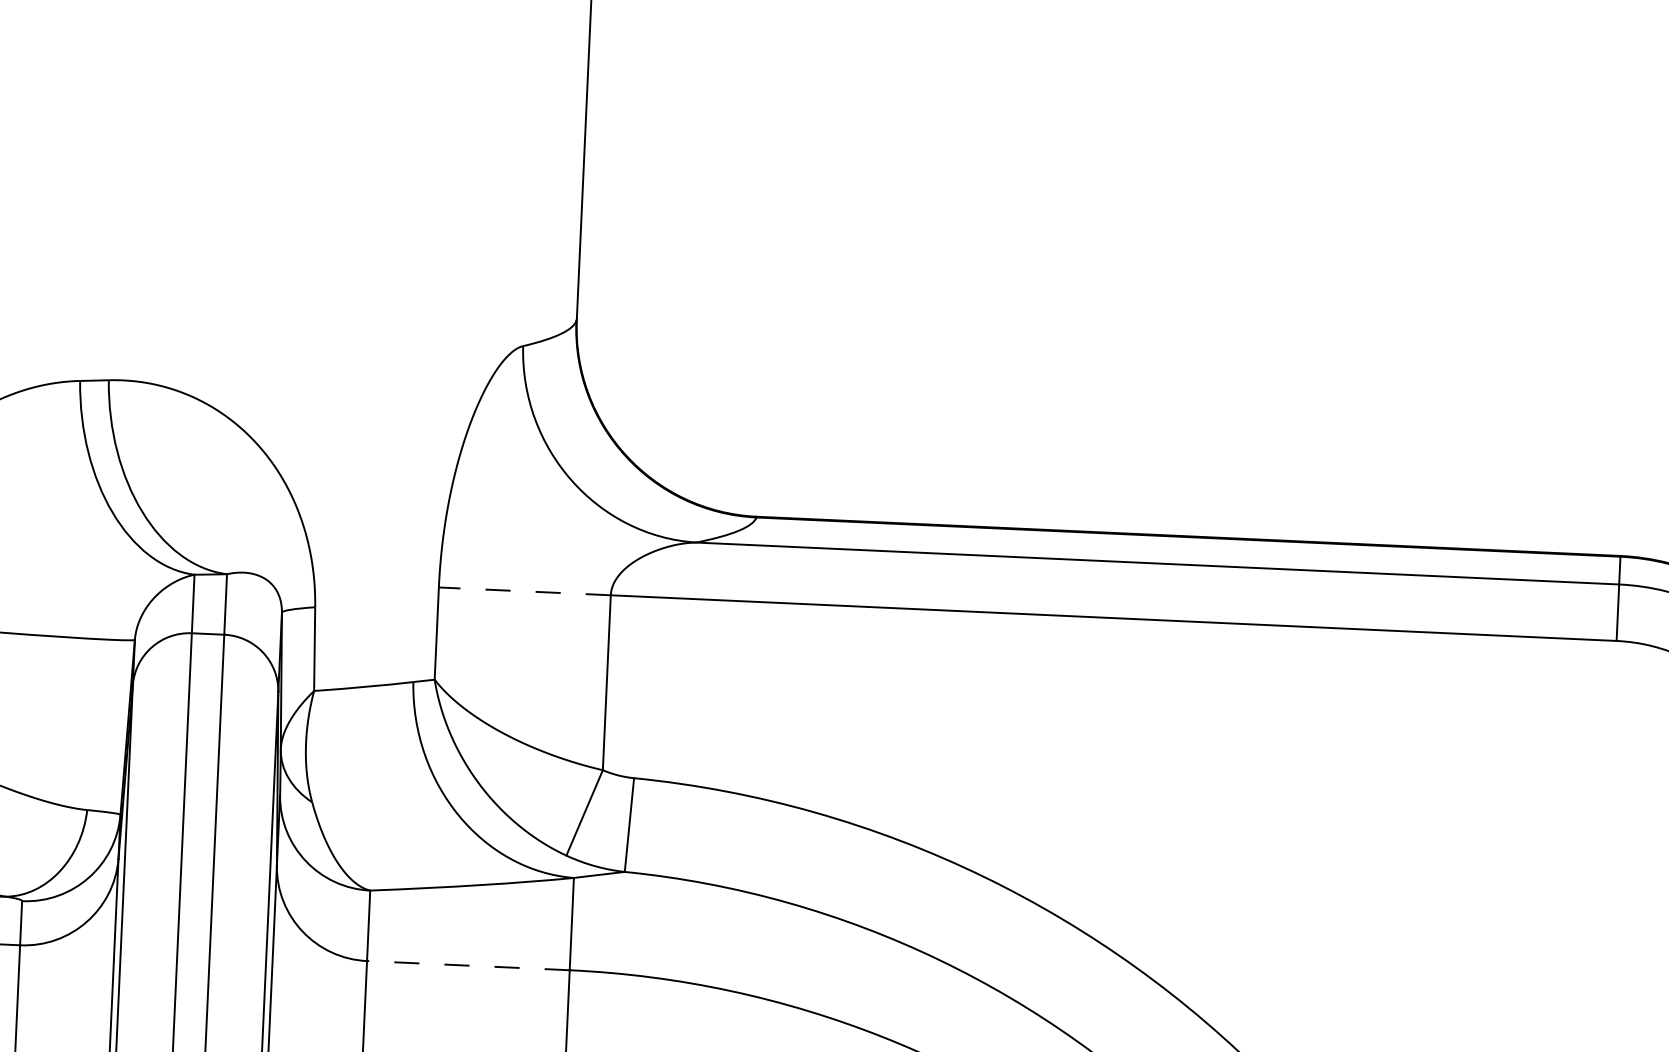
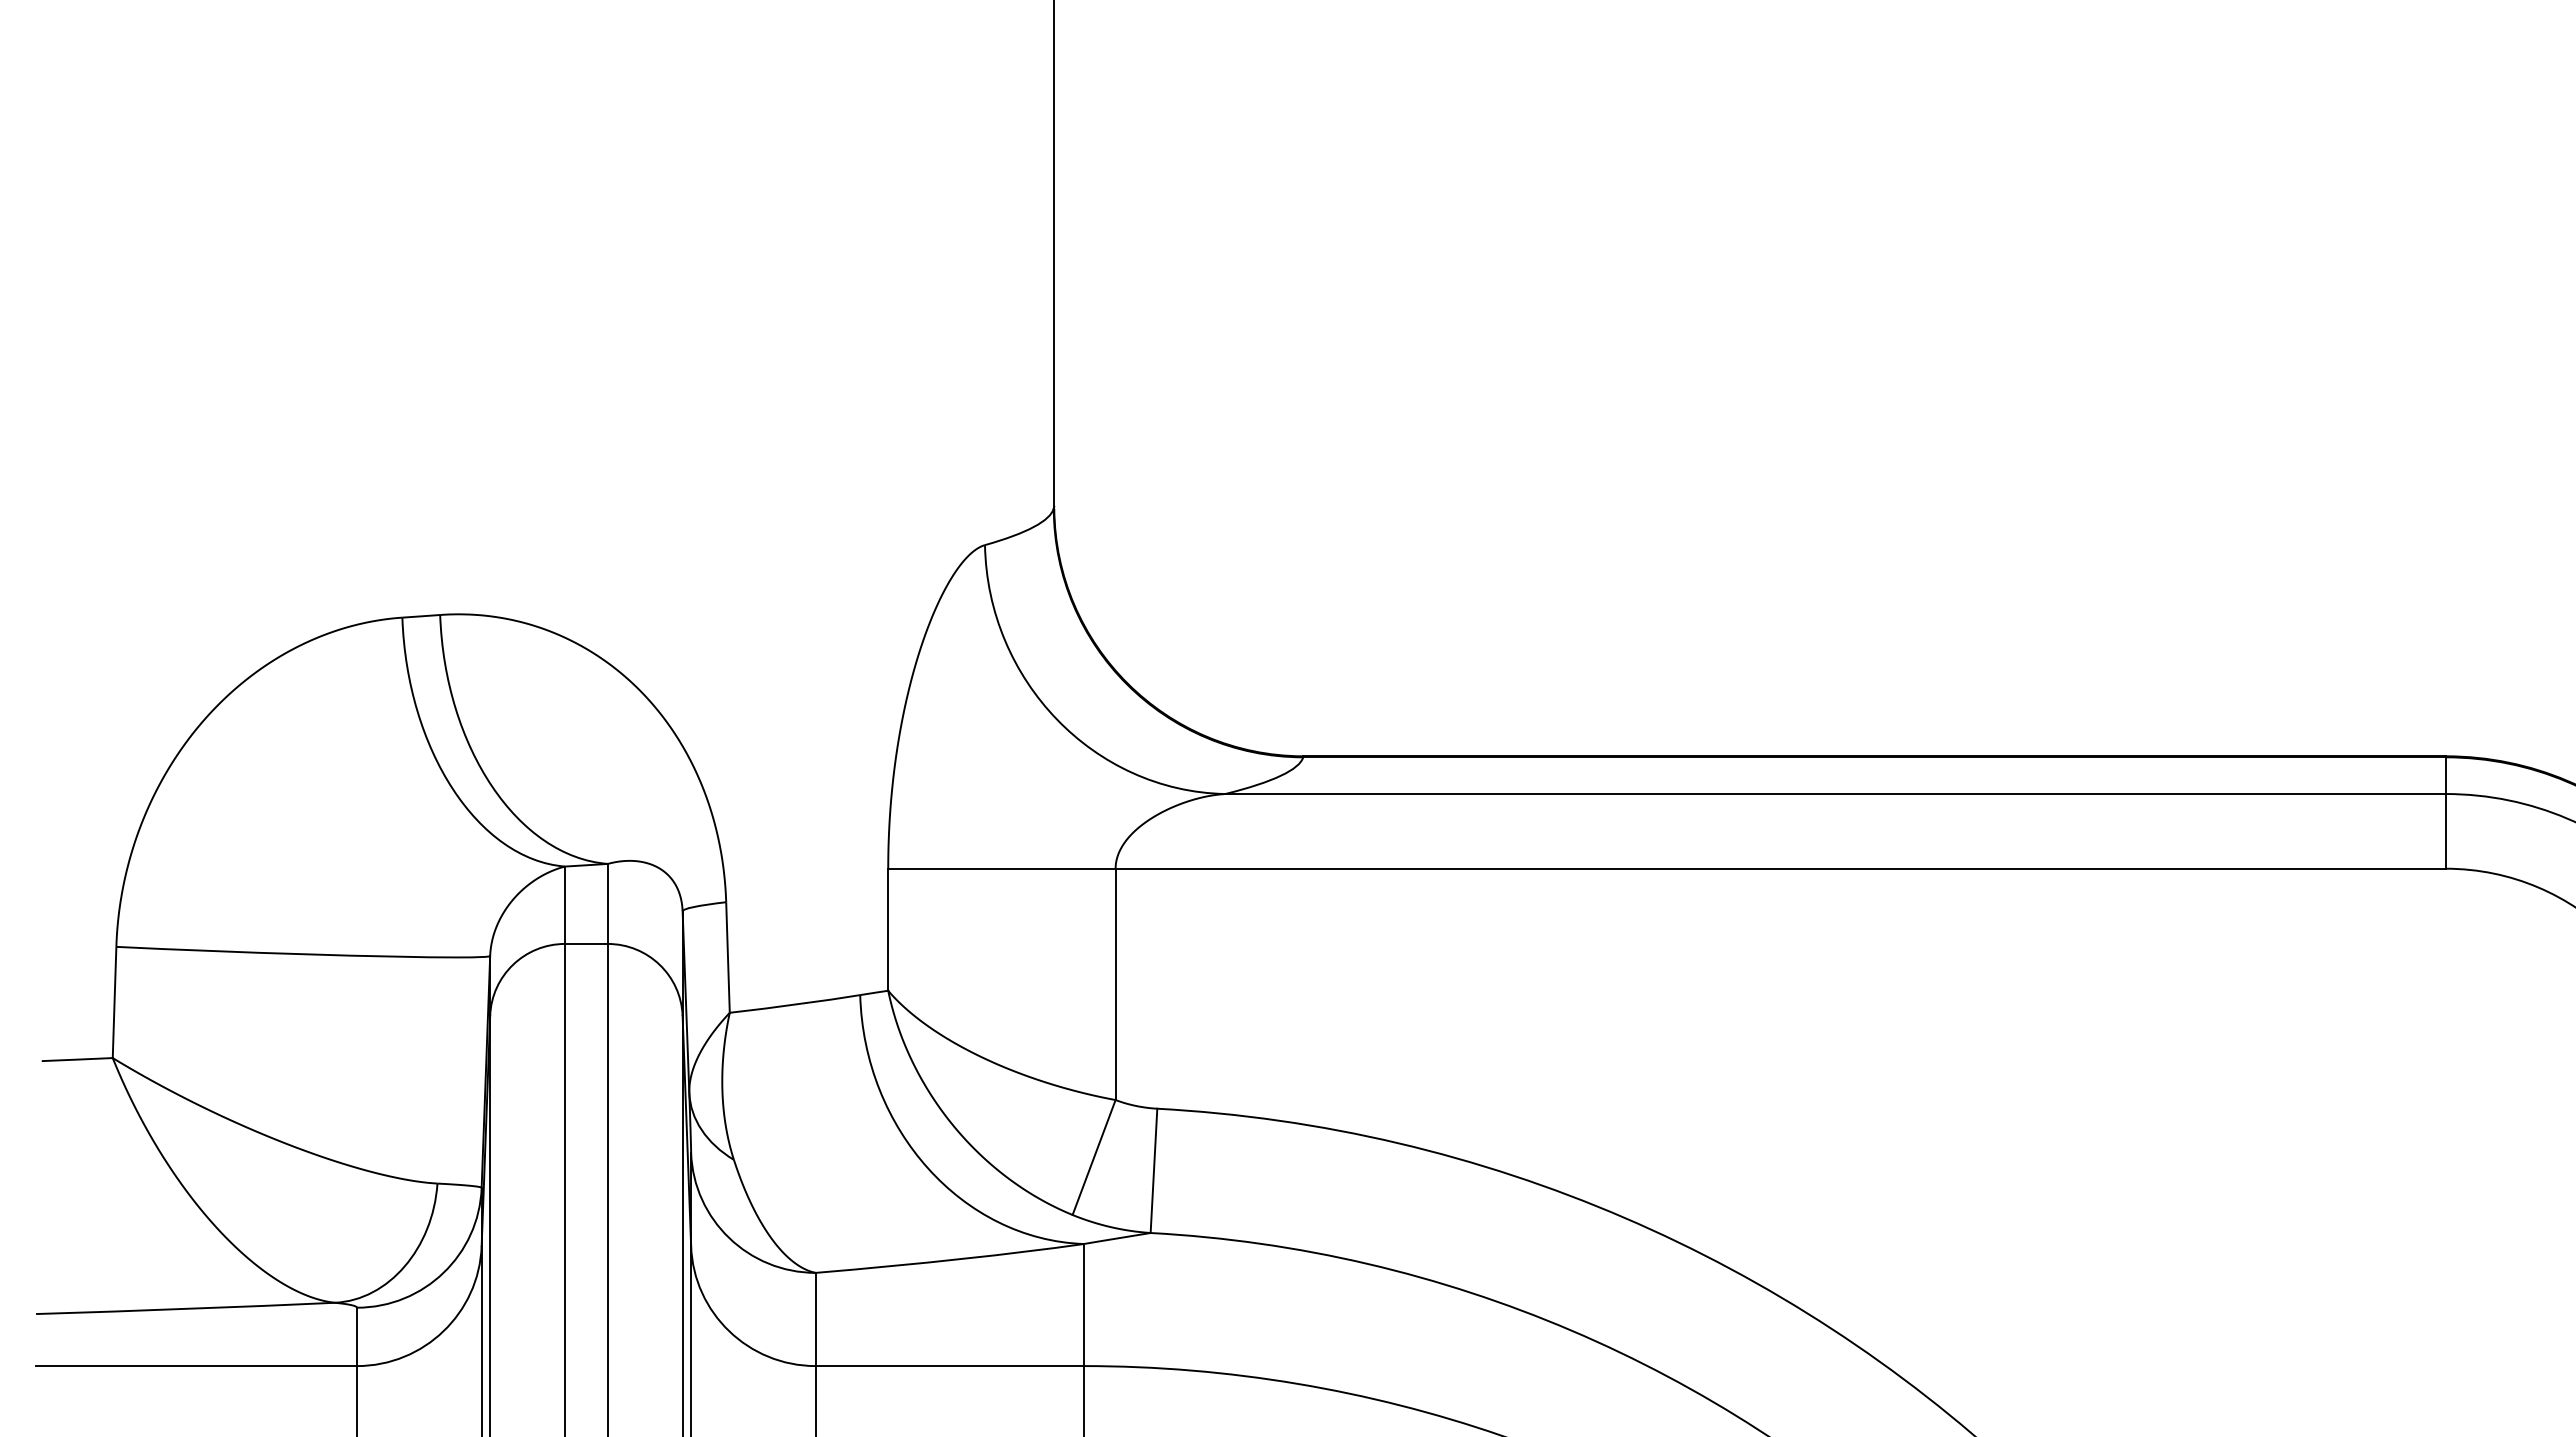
line: (524, 591) -> (1001, 868), dashed -> solid
line: (468, 965) -> (949, 1366), dashed -> solid

